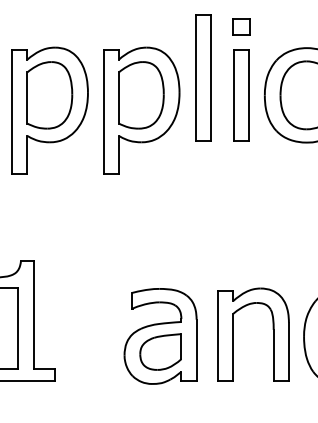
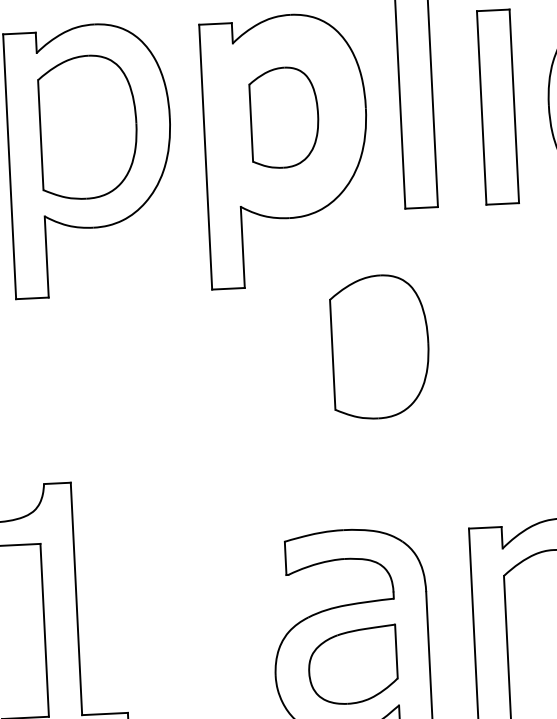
part: (141, 95) -> (284, 117), size x0.7
part: (180, 204) -> (379, 347), added

